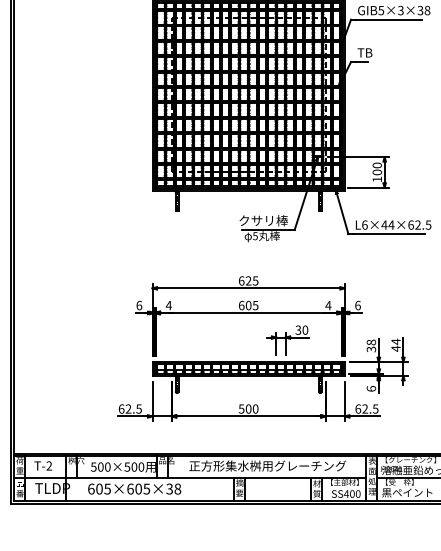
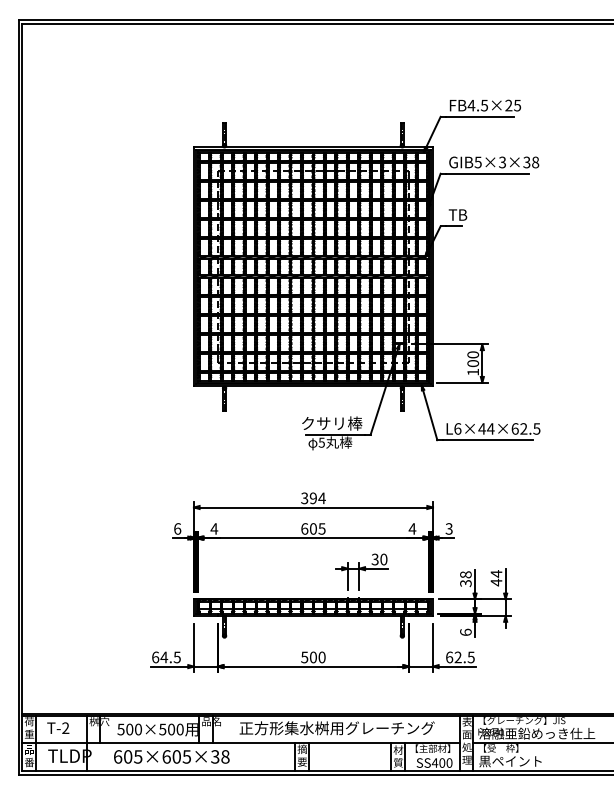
text: (248, 281) -> (313, 498), 625 -> 394
text: (357, 305) -> (448, 528), 6 -> 3
text: (128, 409) -> (164, 657), 62.5 -> 64.5

